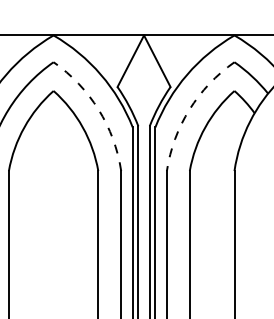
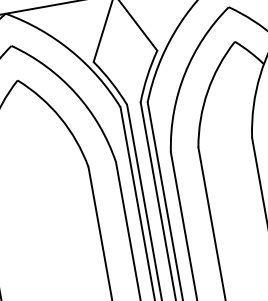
arc: (98, 109) -> (75, 93), dashed -> solid
arc: (189, 109) -> (184, 73), dashed -> solid

